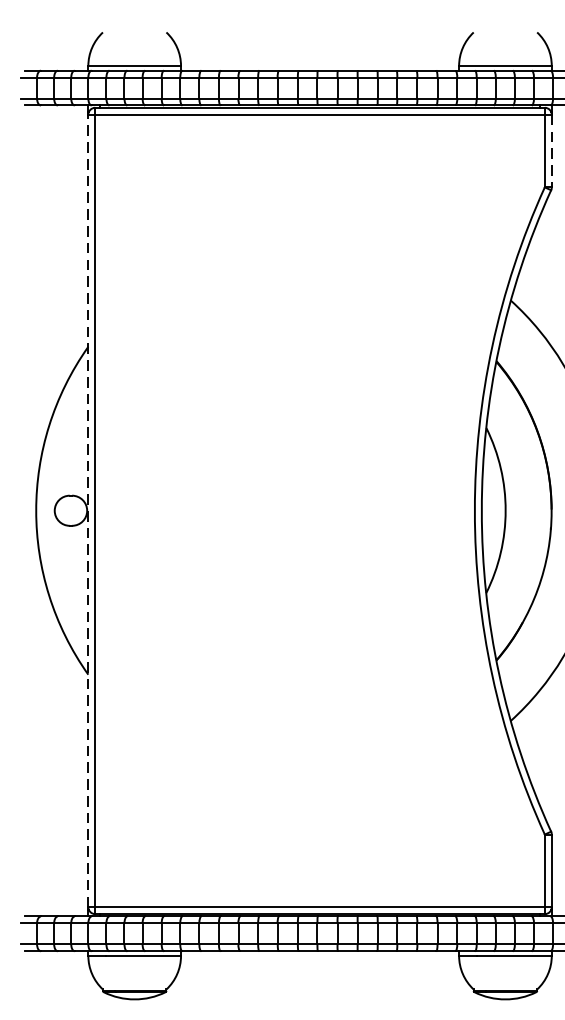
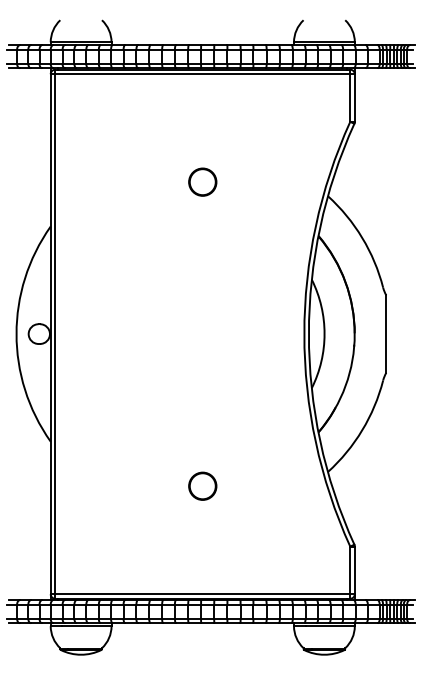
line: (551, 151) -> (354, 98), dashed -> solid
circle: (319, 278) -> (202, 181), added
line: (87, 511) -> (50, 334), dashed -> solid
circle: (319, 741) -> (202, 485), added

